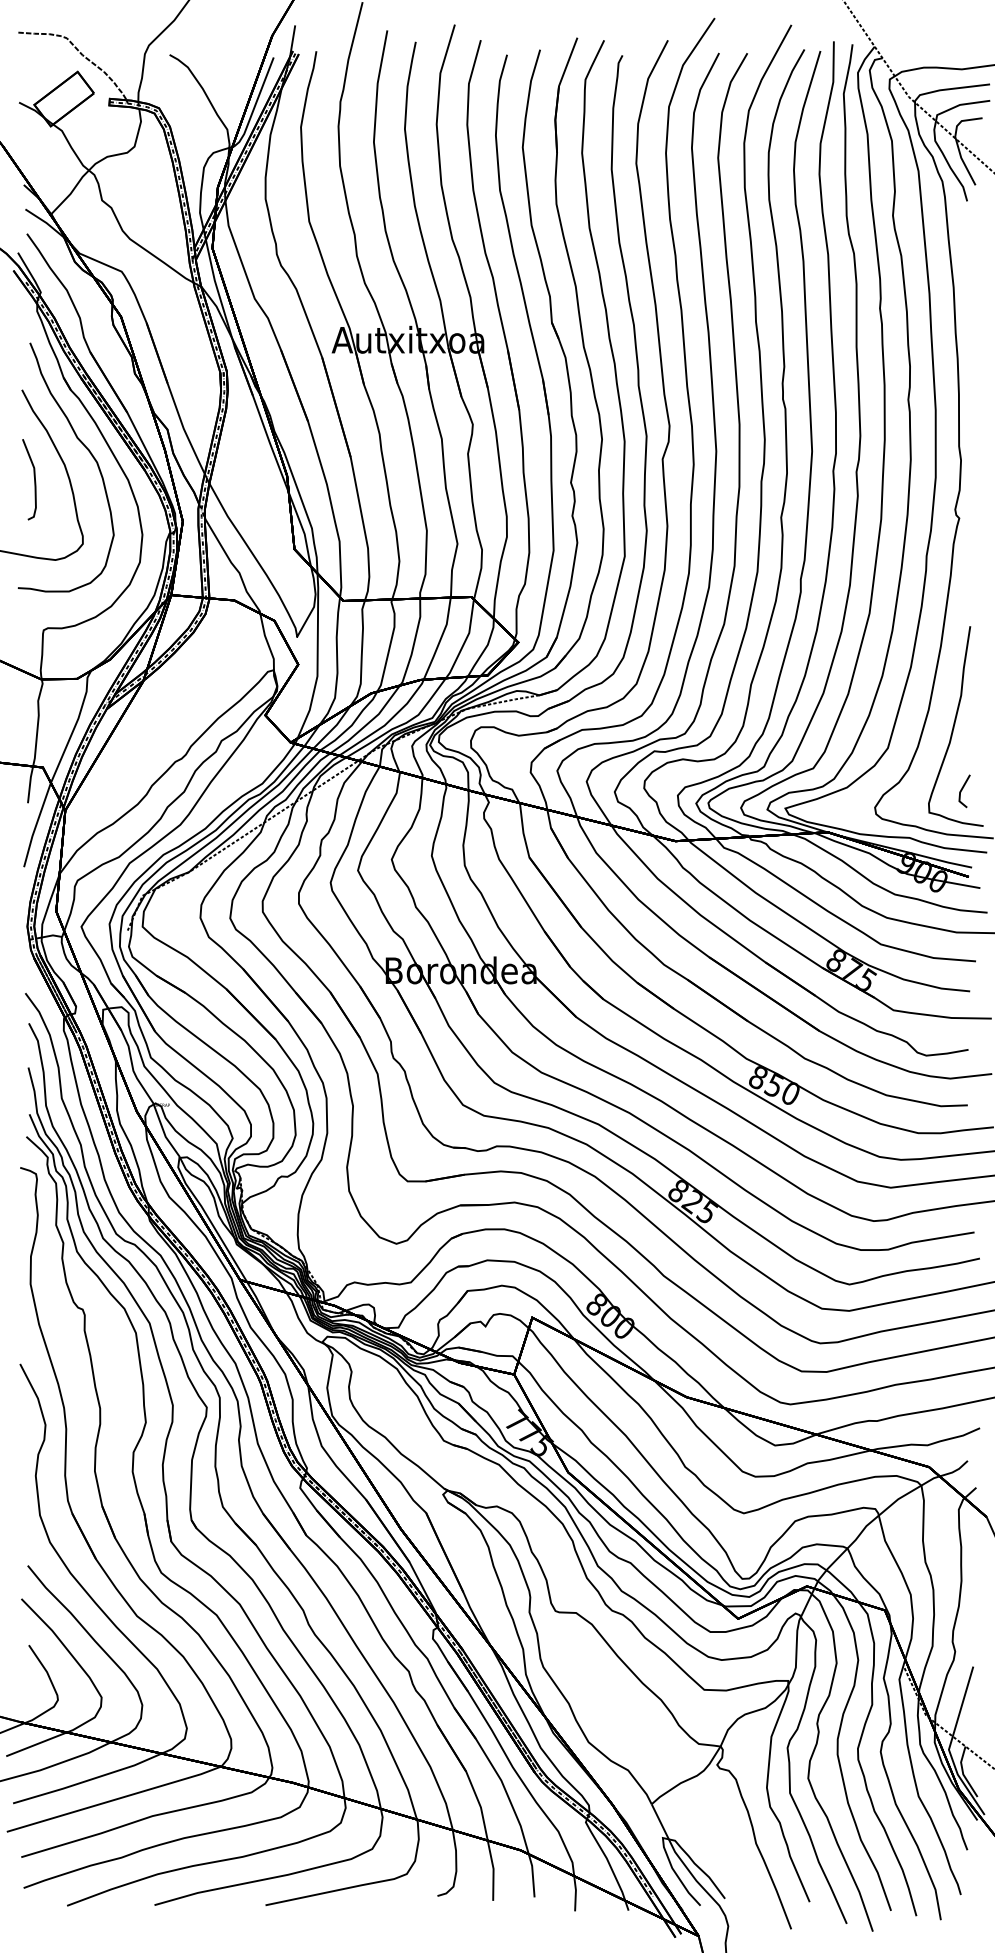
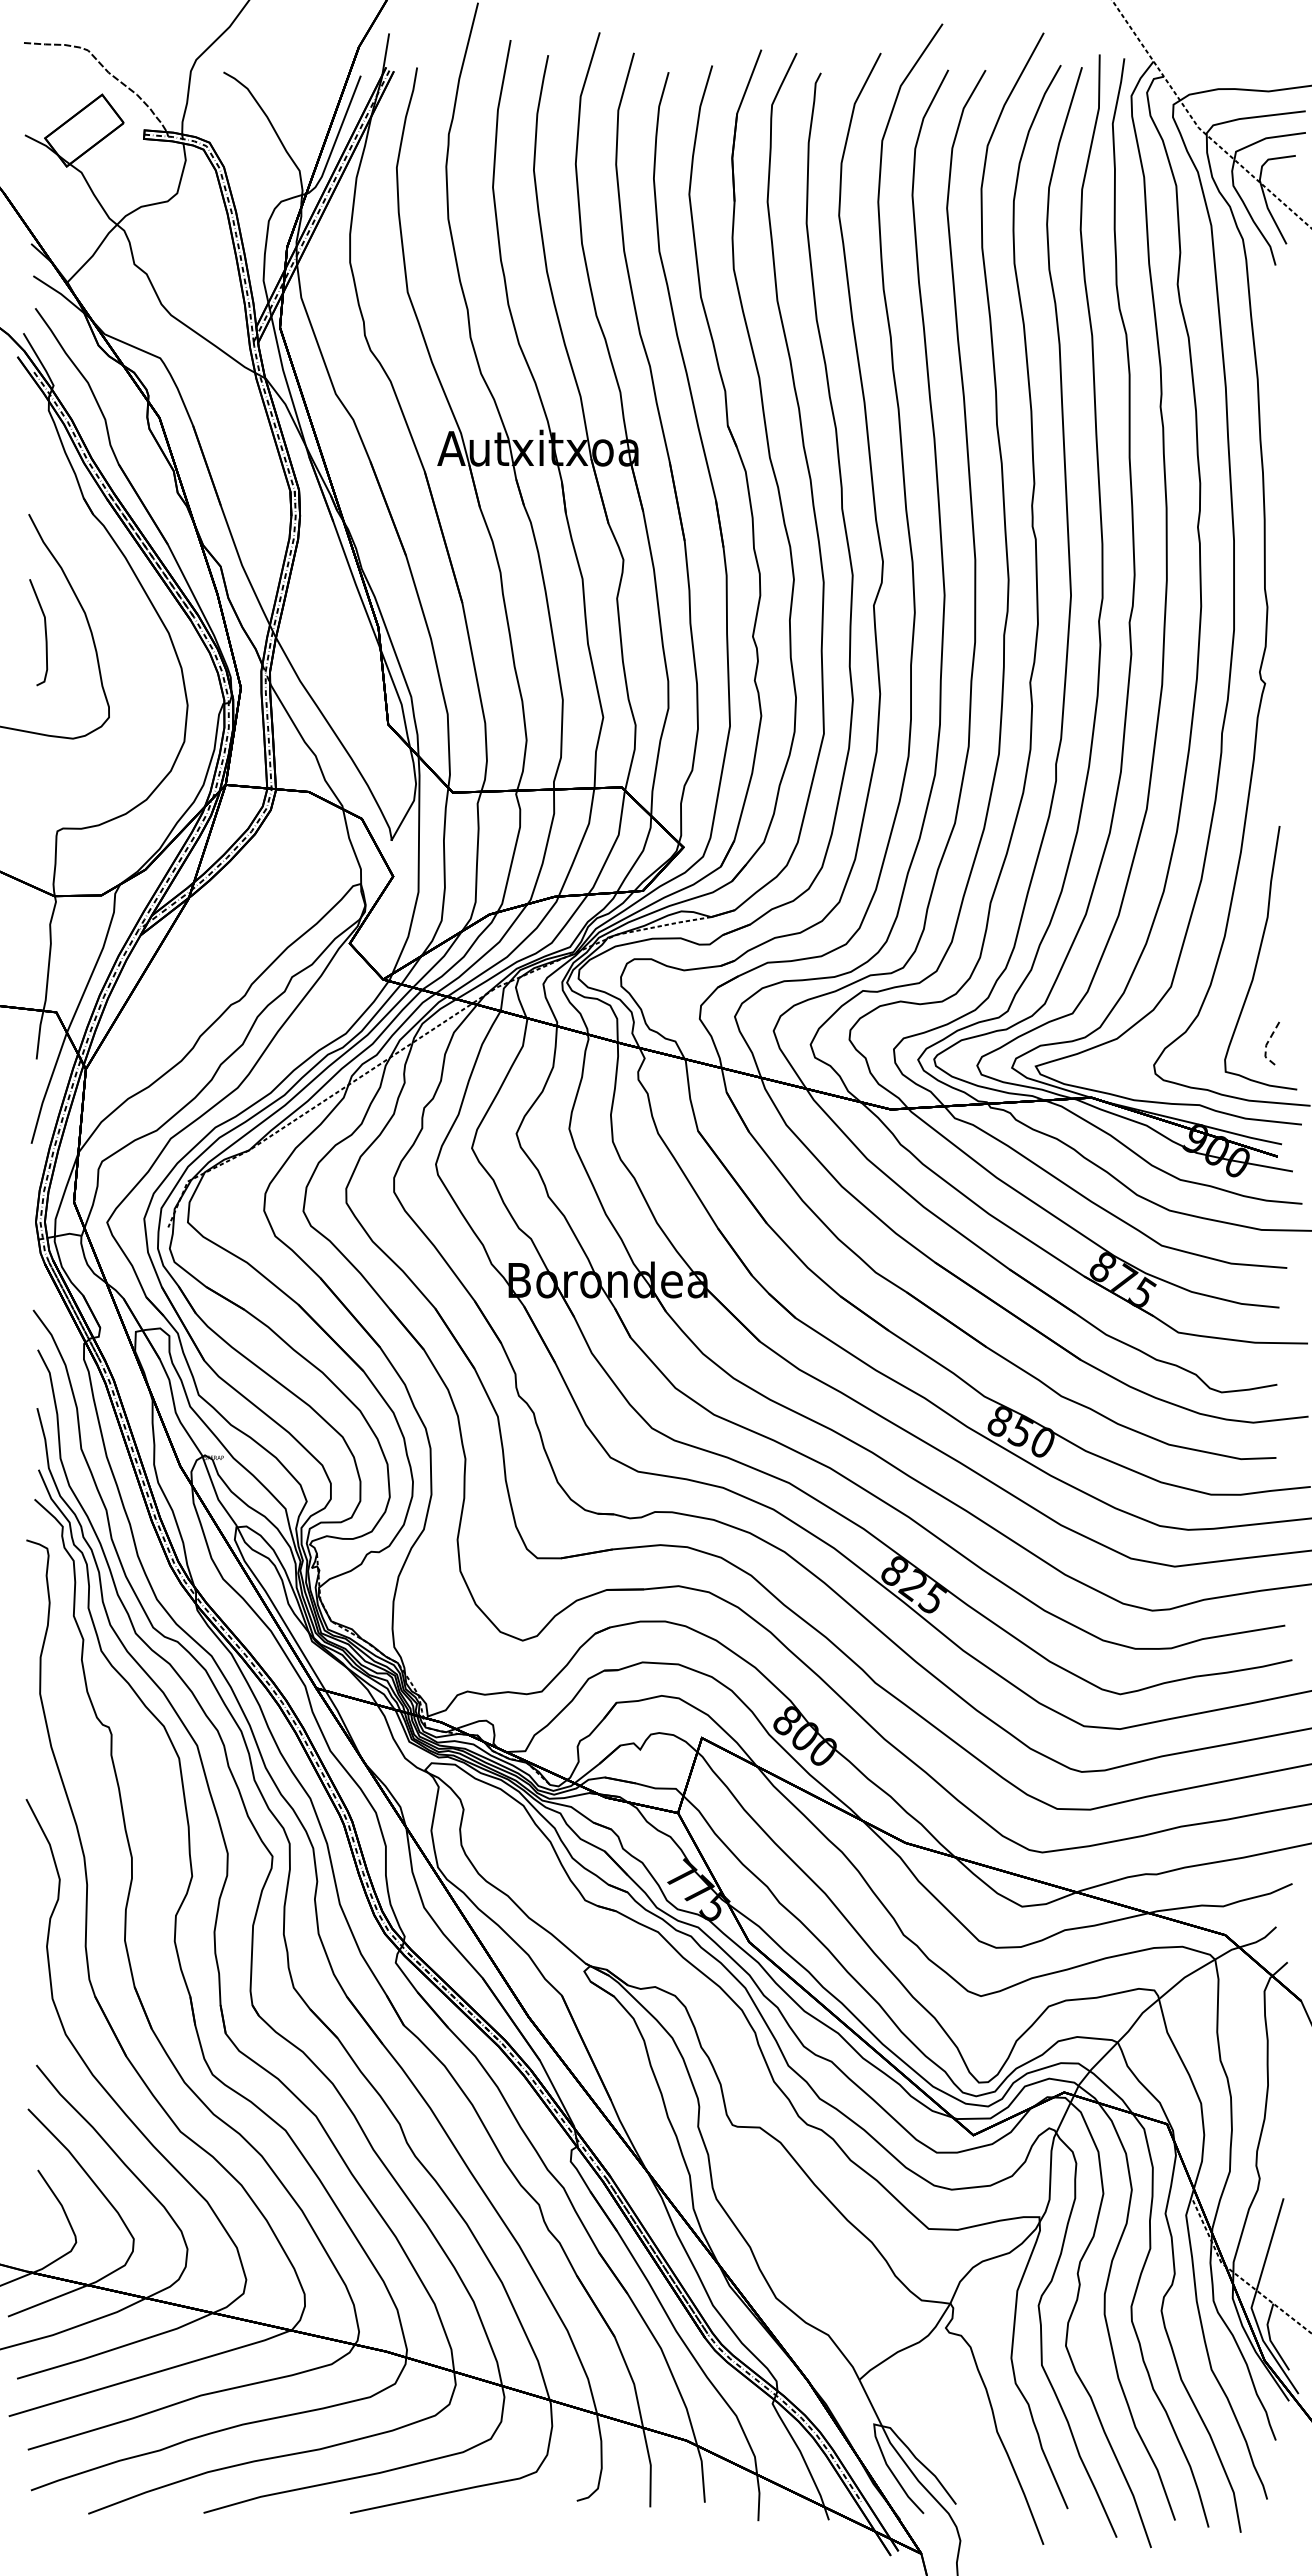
curve: (85, 447) -> (112, 590), removed
line: (960, 792) -> (1266, 1045), solid -> dashed

